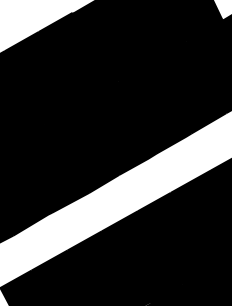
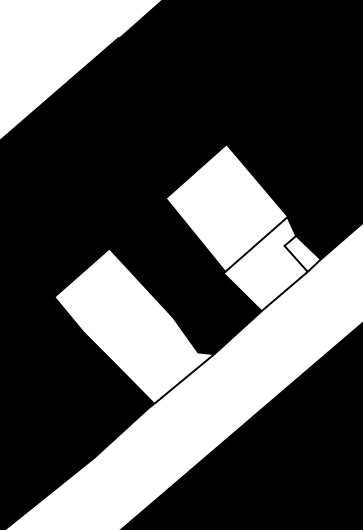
fill: (118, 127) -> (242, 226), removed
fill: (49, 168) -> (133, 325), removed

